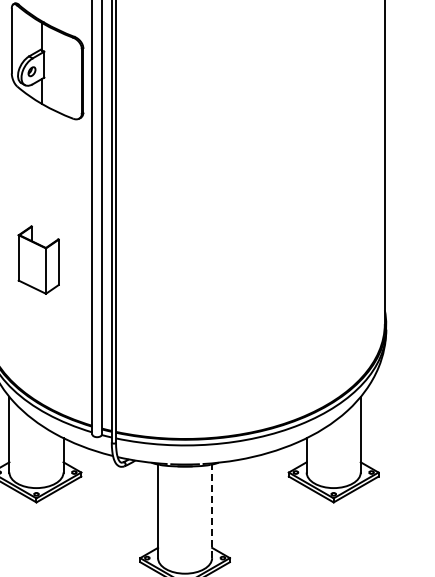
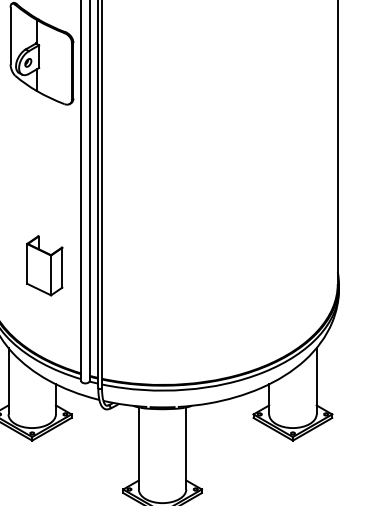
part: (38, 259) -> (44, 265), moved
line: (212, 511) -> (186, 448), dashed -> solid

